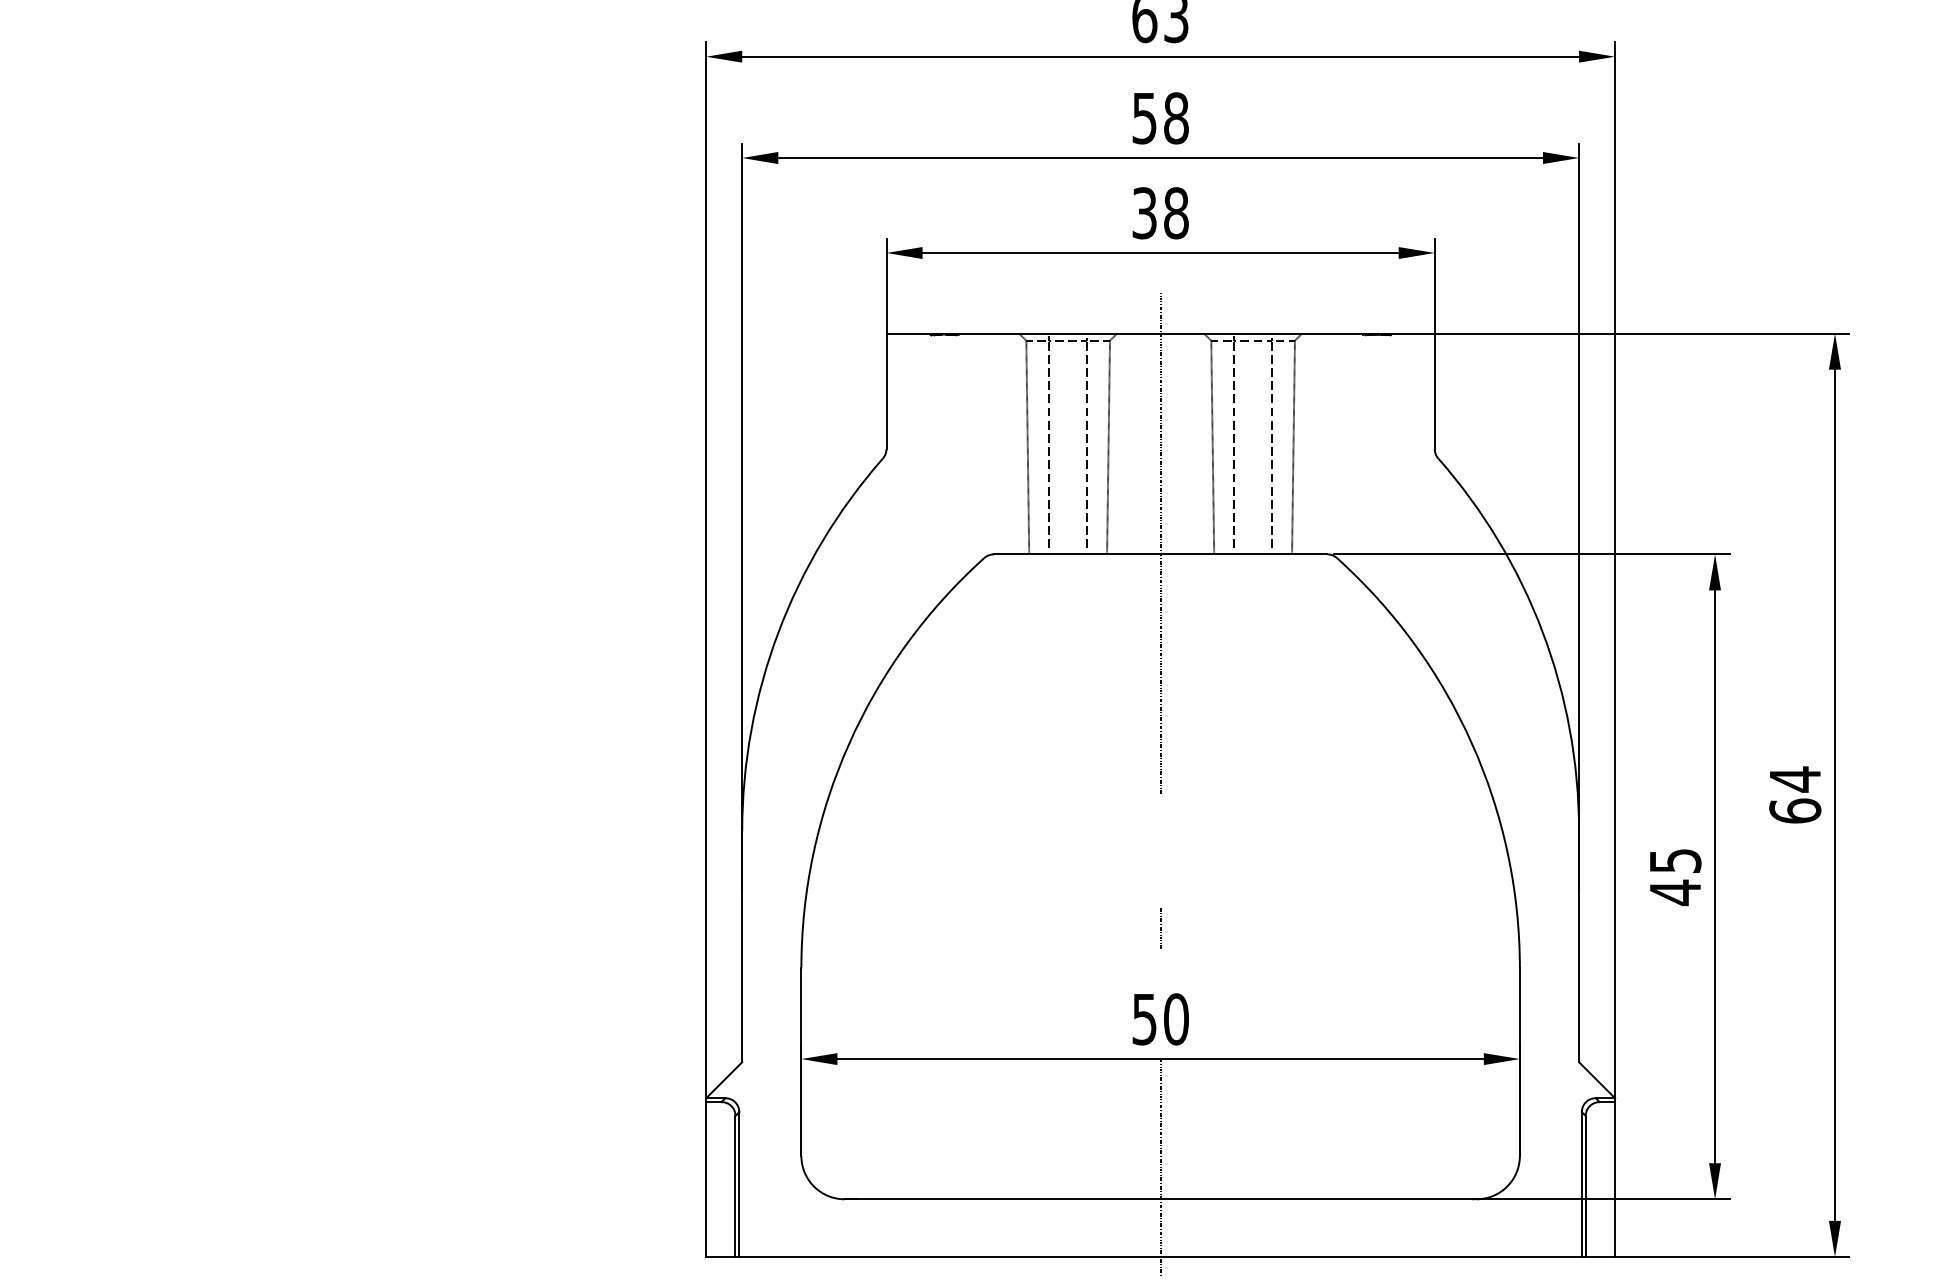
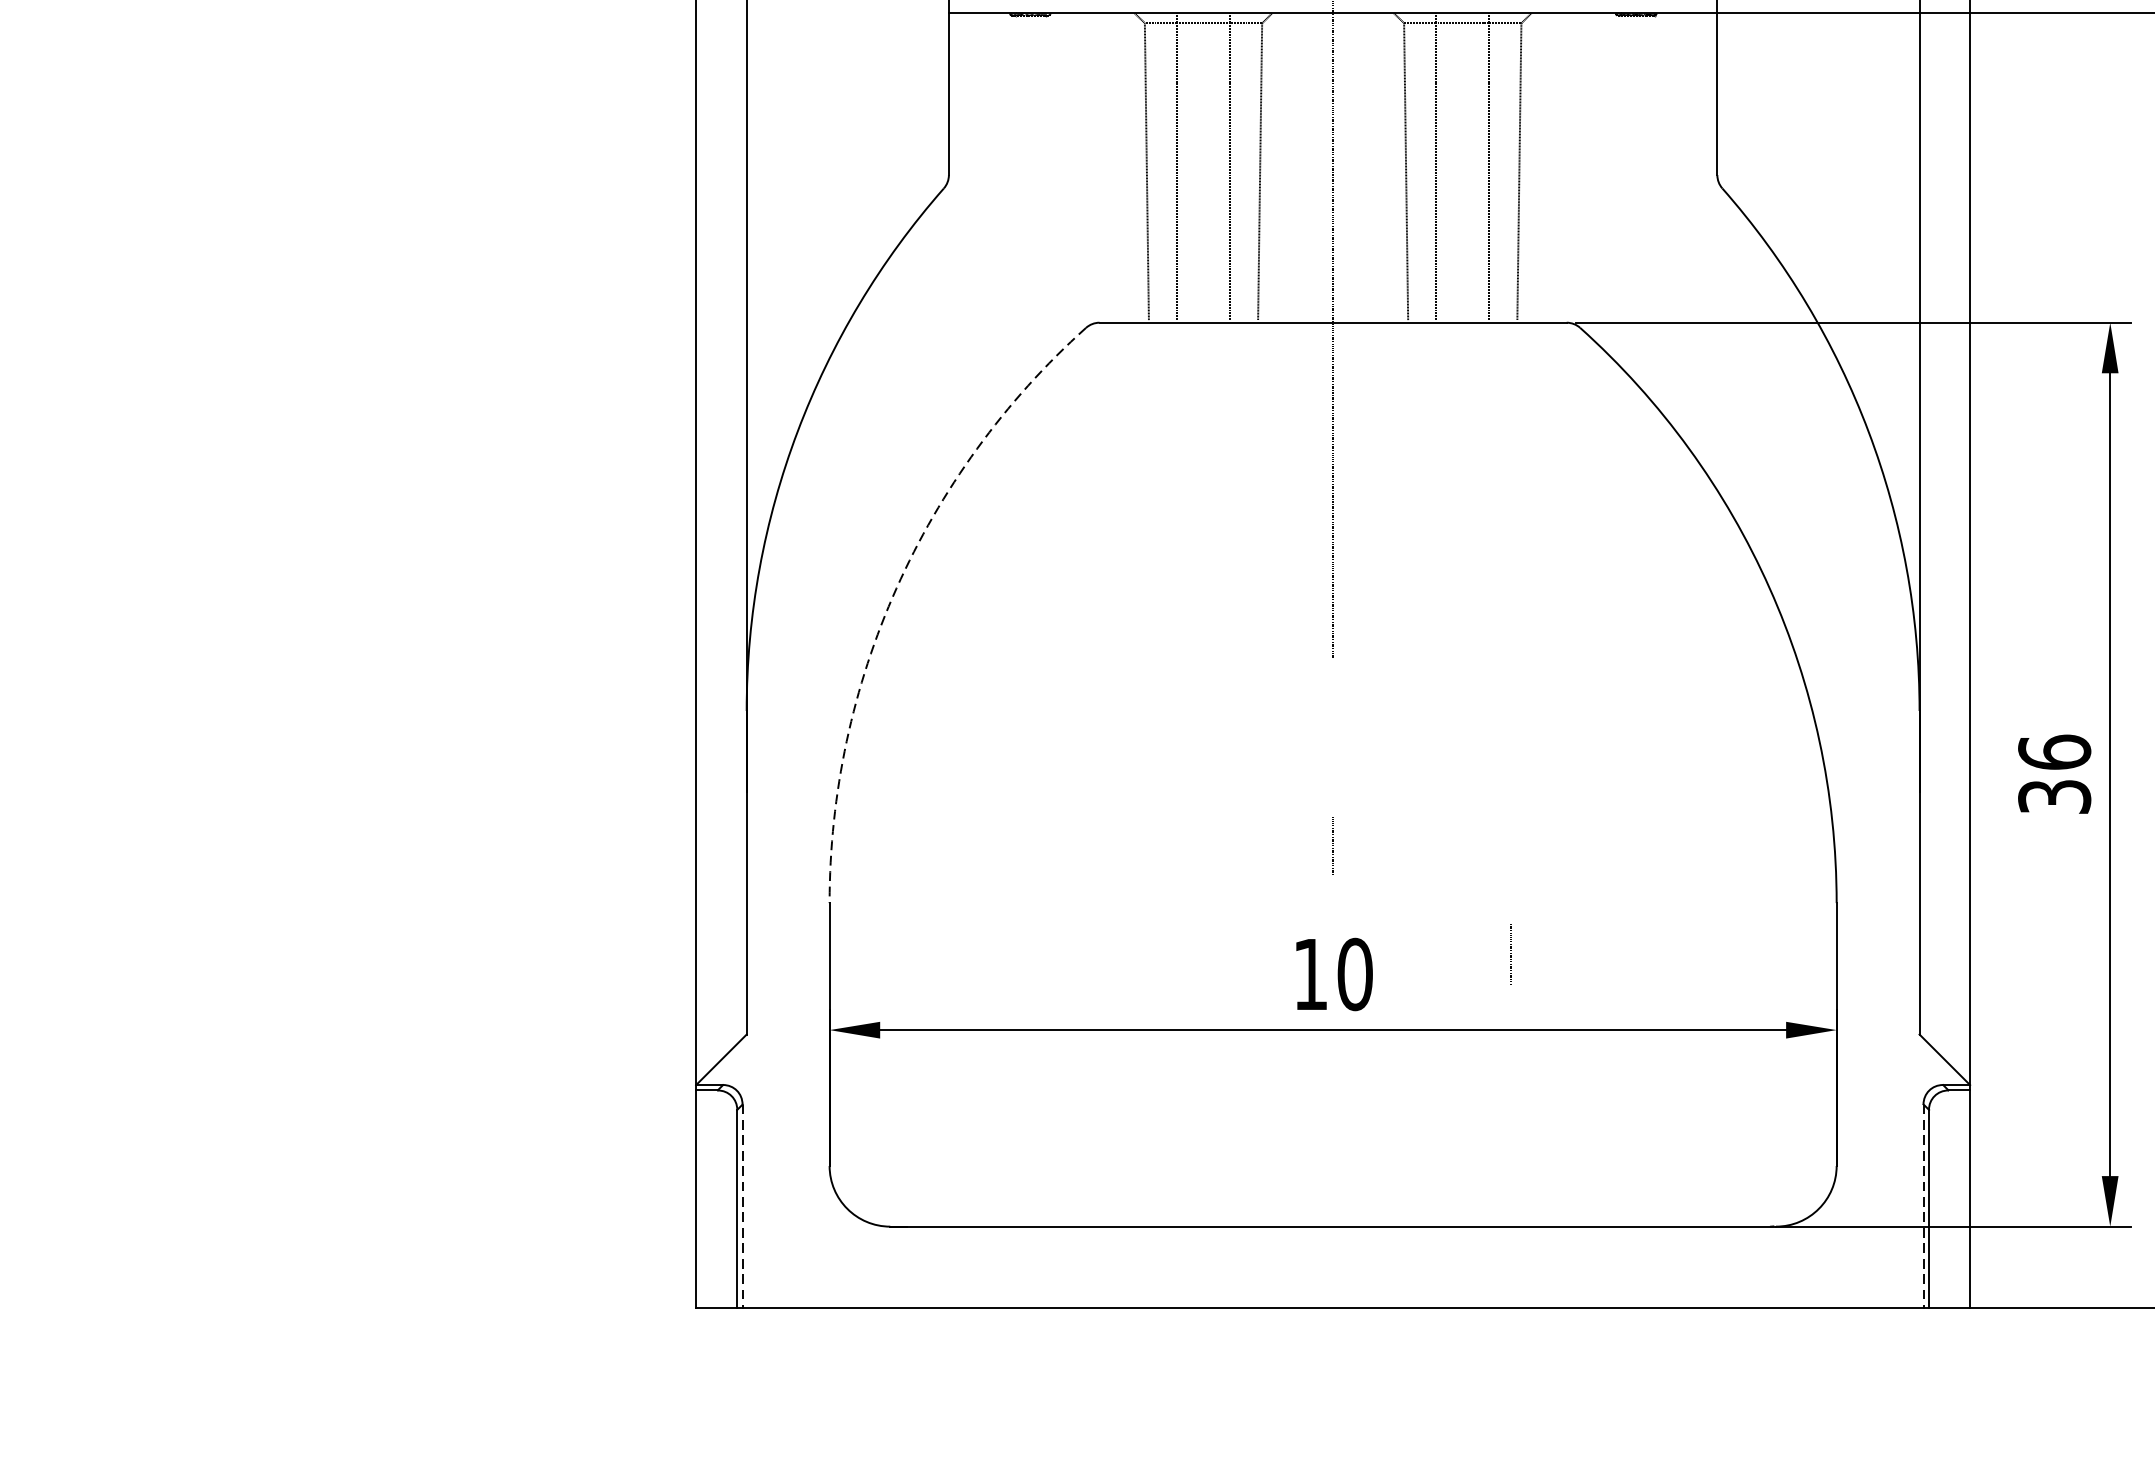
arc: (849, 743) -> (897, 587), solid -> dashed
text: (1675, 877) -> (2054, 775), 45 -> 36
line: (1287, 1006) -> (1510, 956), added
text: (1144, 1019) -> (1310, 974), 50 -> 10
line: (1160, 1167) -> (1332, 1182), removed
line: (739, 1185) -> (742, 1207), solid -> dashed
line: (1581, 1185) -> (1923, 1207), solid -> dashed

